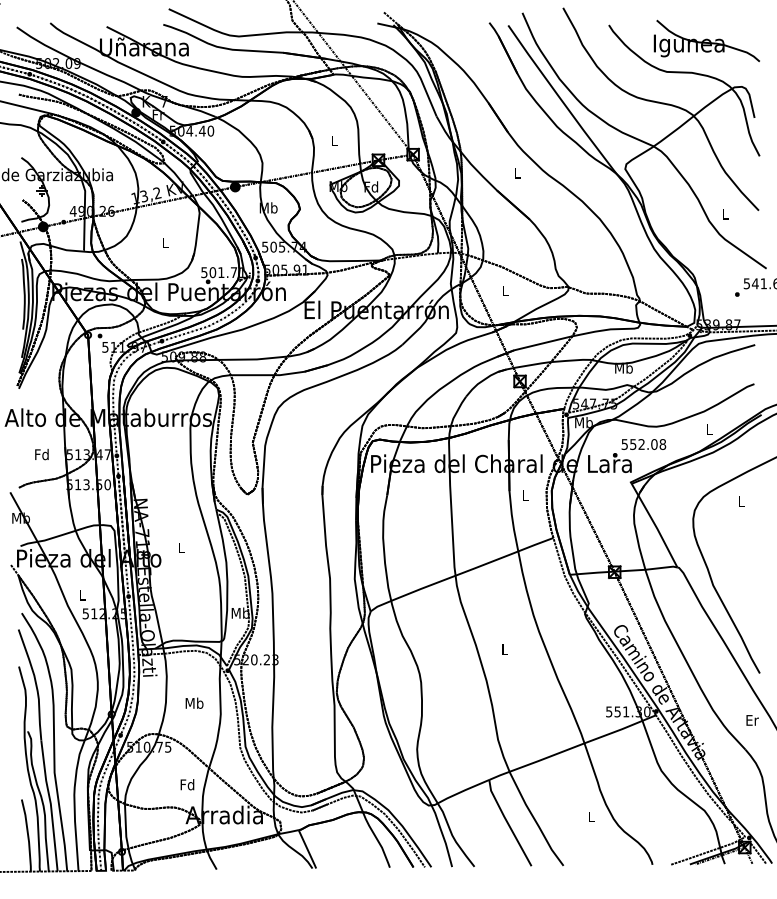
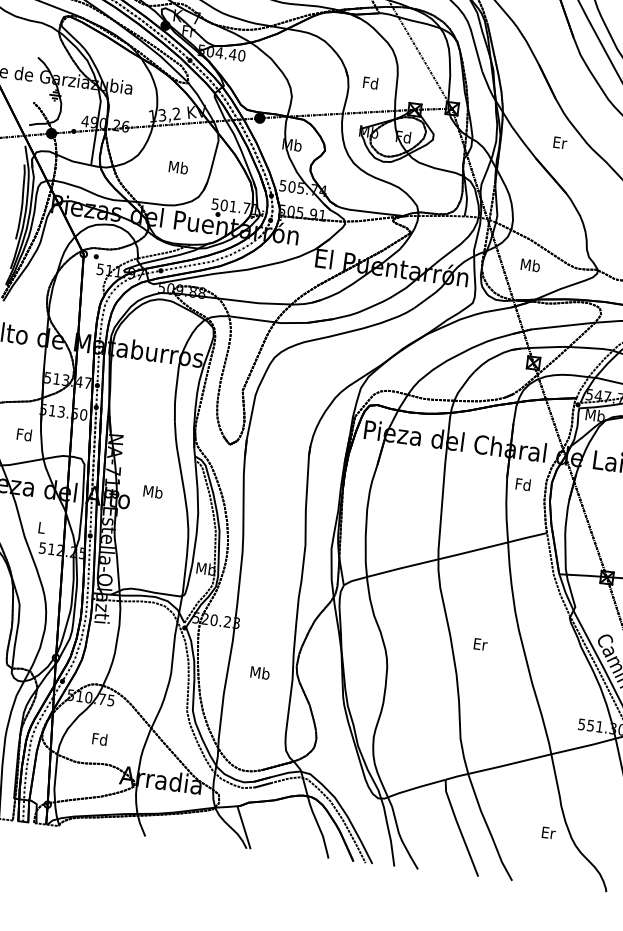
text: (333, 140) -> (370, 82), L -> Fd
text: (517, 172) -> (559, 142), L -> Er
text: (165, 242) -> (178, 167), L -> Mb
text: (505, 290) -> (530, 265), L -> Mb
text: (41, 454) -> (23, 434), moved
text: (525, 495) -> (523, 484), L -> Fd
text: (181, 547) -> (152, 491), L -> Mb
text: (505, 649) -> (480, 644), L -> Er
text: (194, 702) -> (260, 672), moved
text: (187, 784) -> (99, 739), moved
text: (591, 816) -> (548, 832), L -> Er

